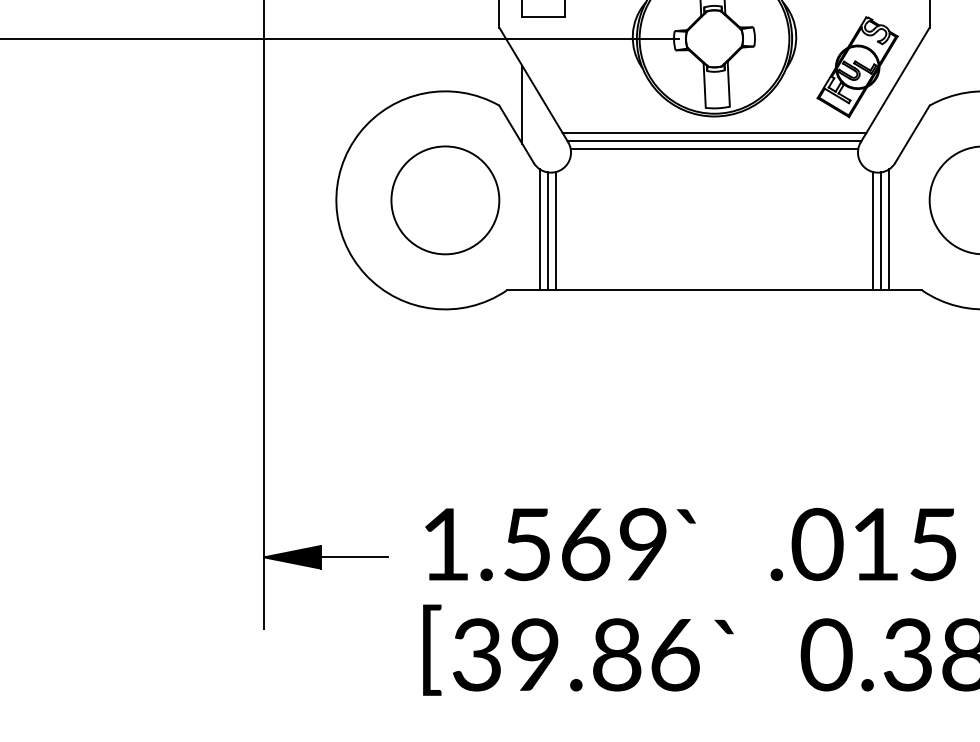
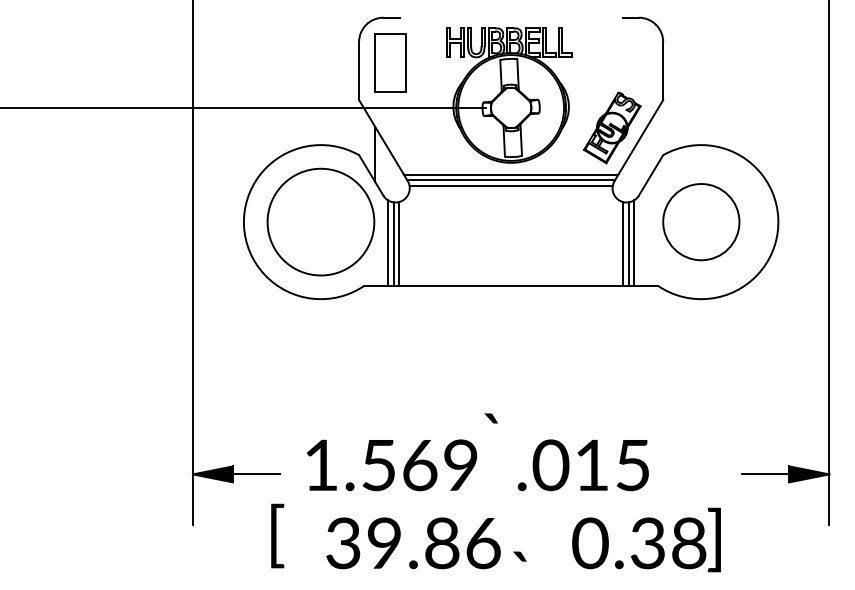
circle: (444, 200) -> (320, 222), size x1.4
text: (685, 516) -> (490, 418), moved
text: (862, 544) -> (582, 465), moved
text: (723, 626) -> (519, 556), moved
text: (431, 649) -> (277, 535), moved

